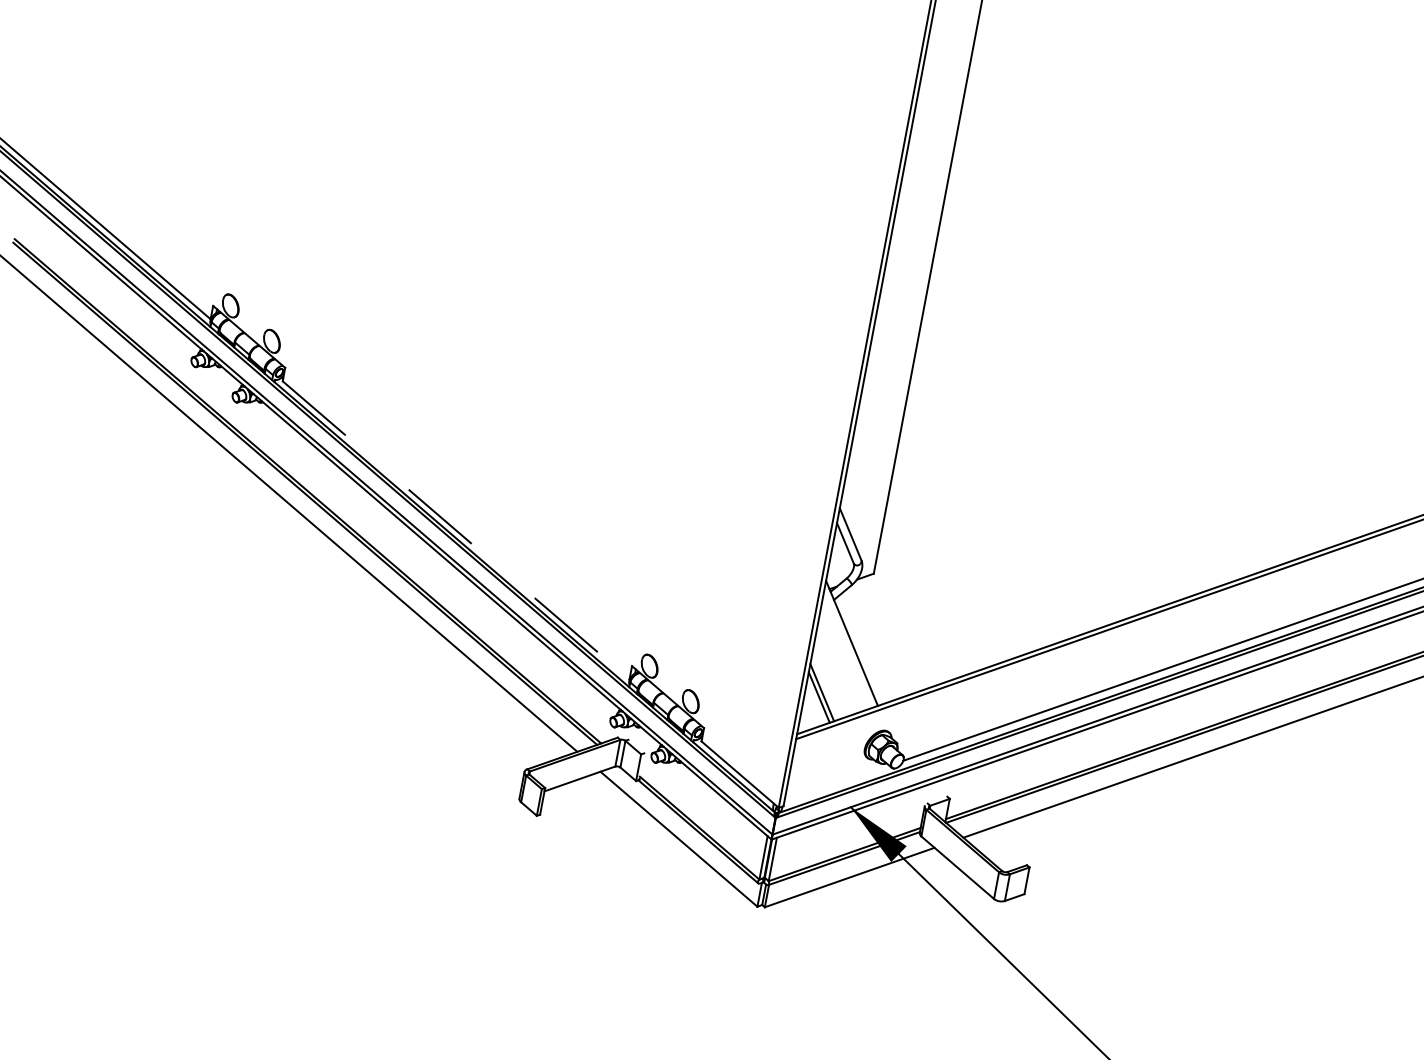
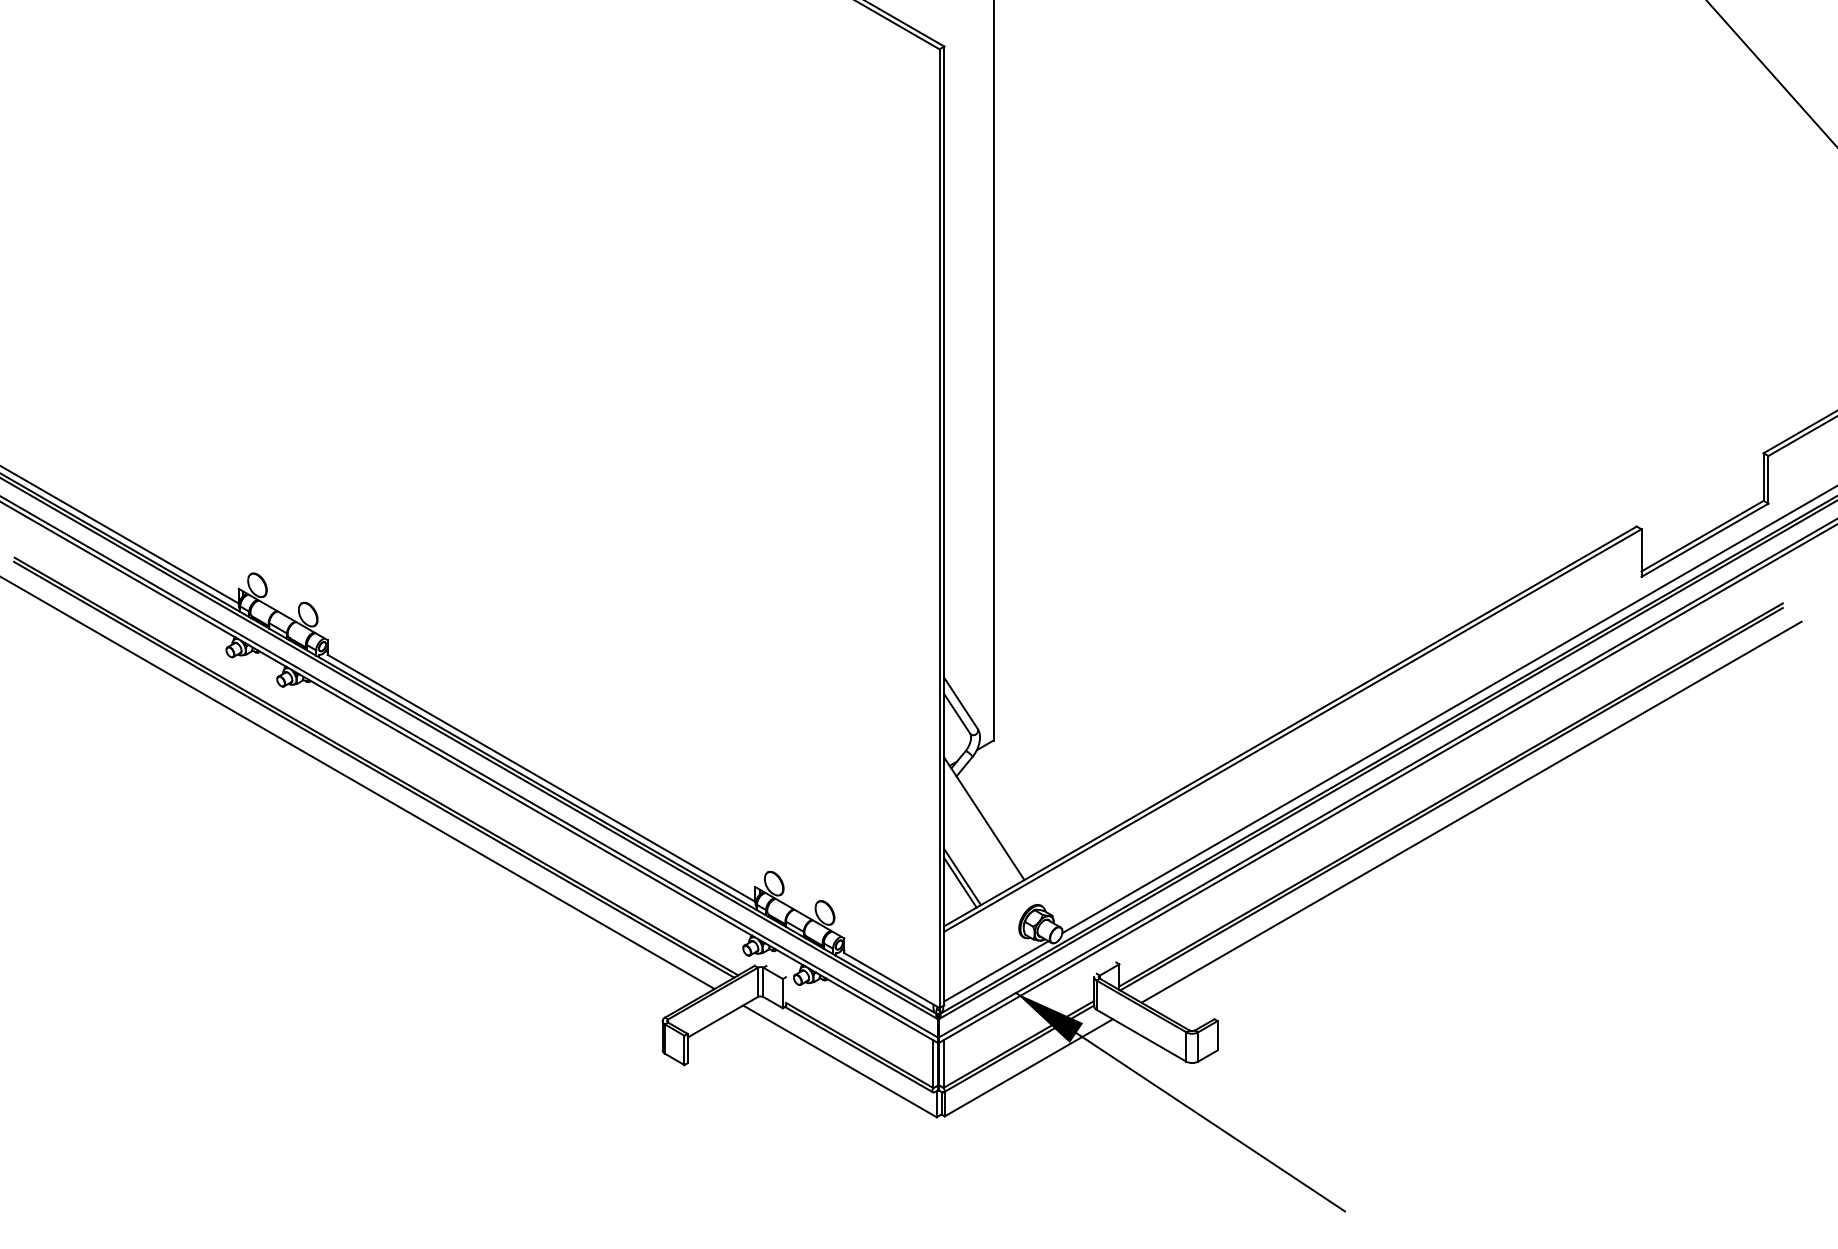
line: (456, 530) -> (541, 778), dashed -> solid
line: (836, 784) -> (996, 971), added

